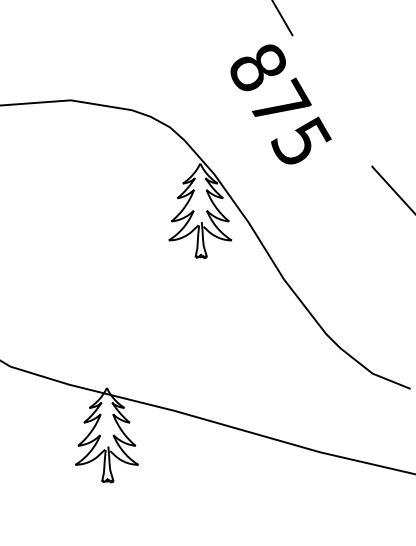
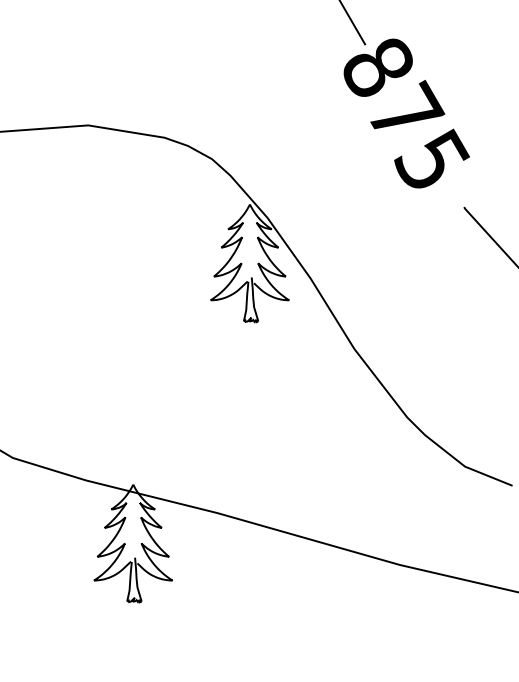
text: (280, 104) -> (406, 113), moved

